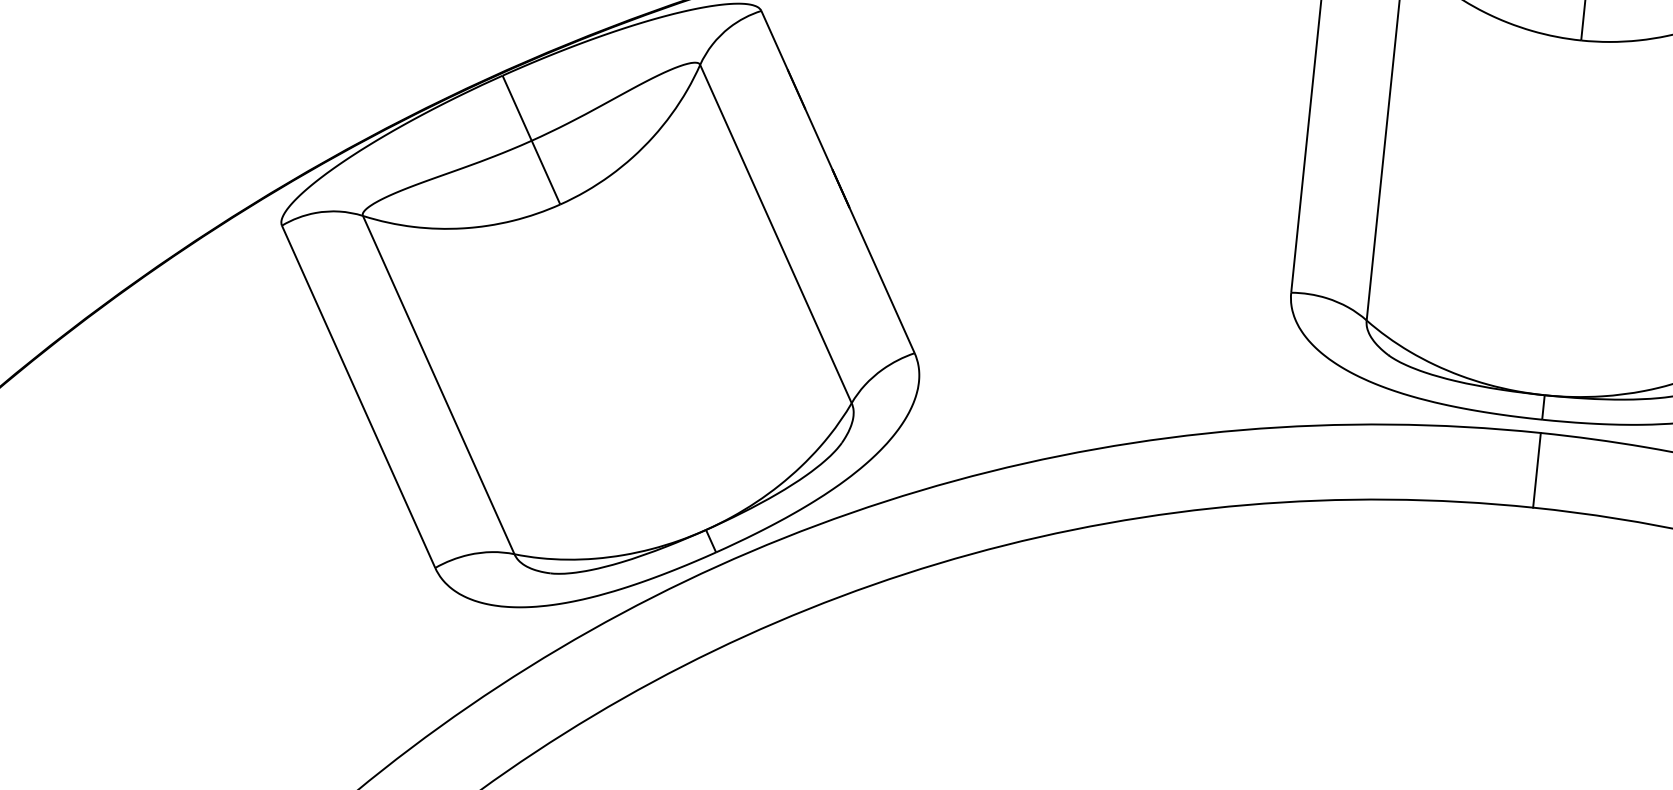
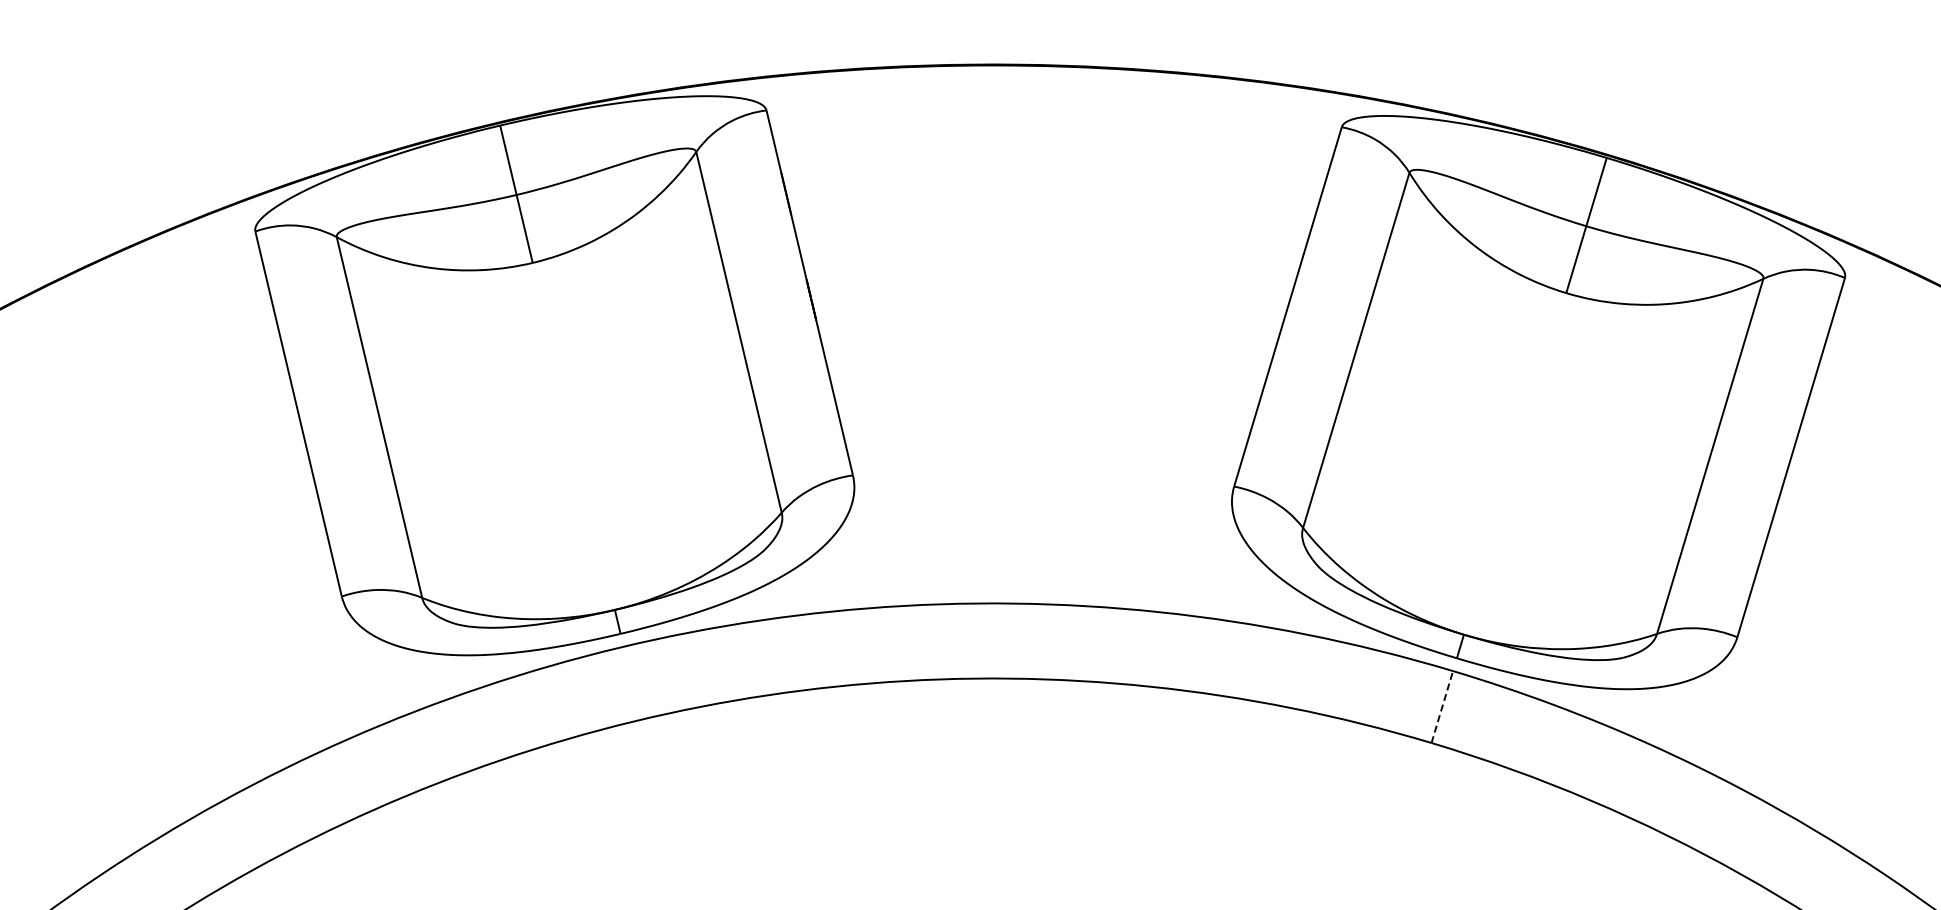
line: (1537, 470) -> (1442, 707), solid -> dashed

